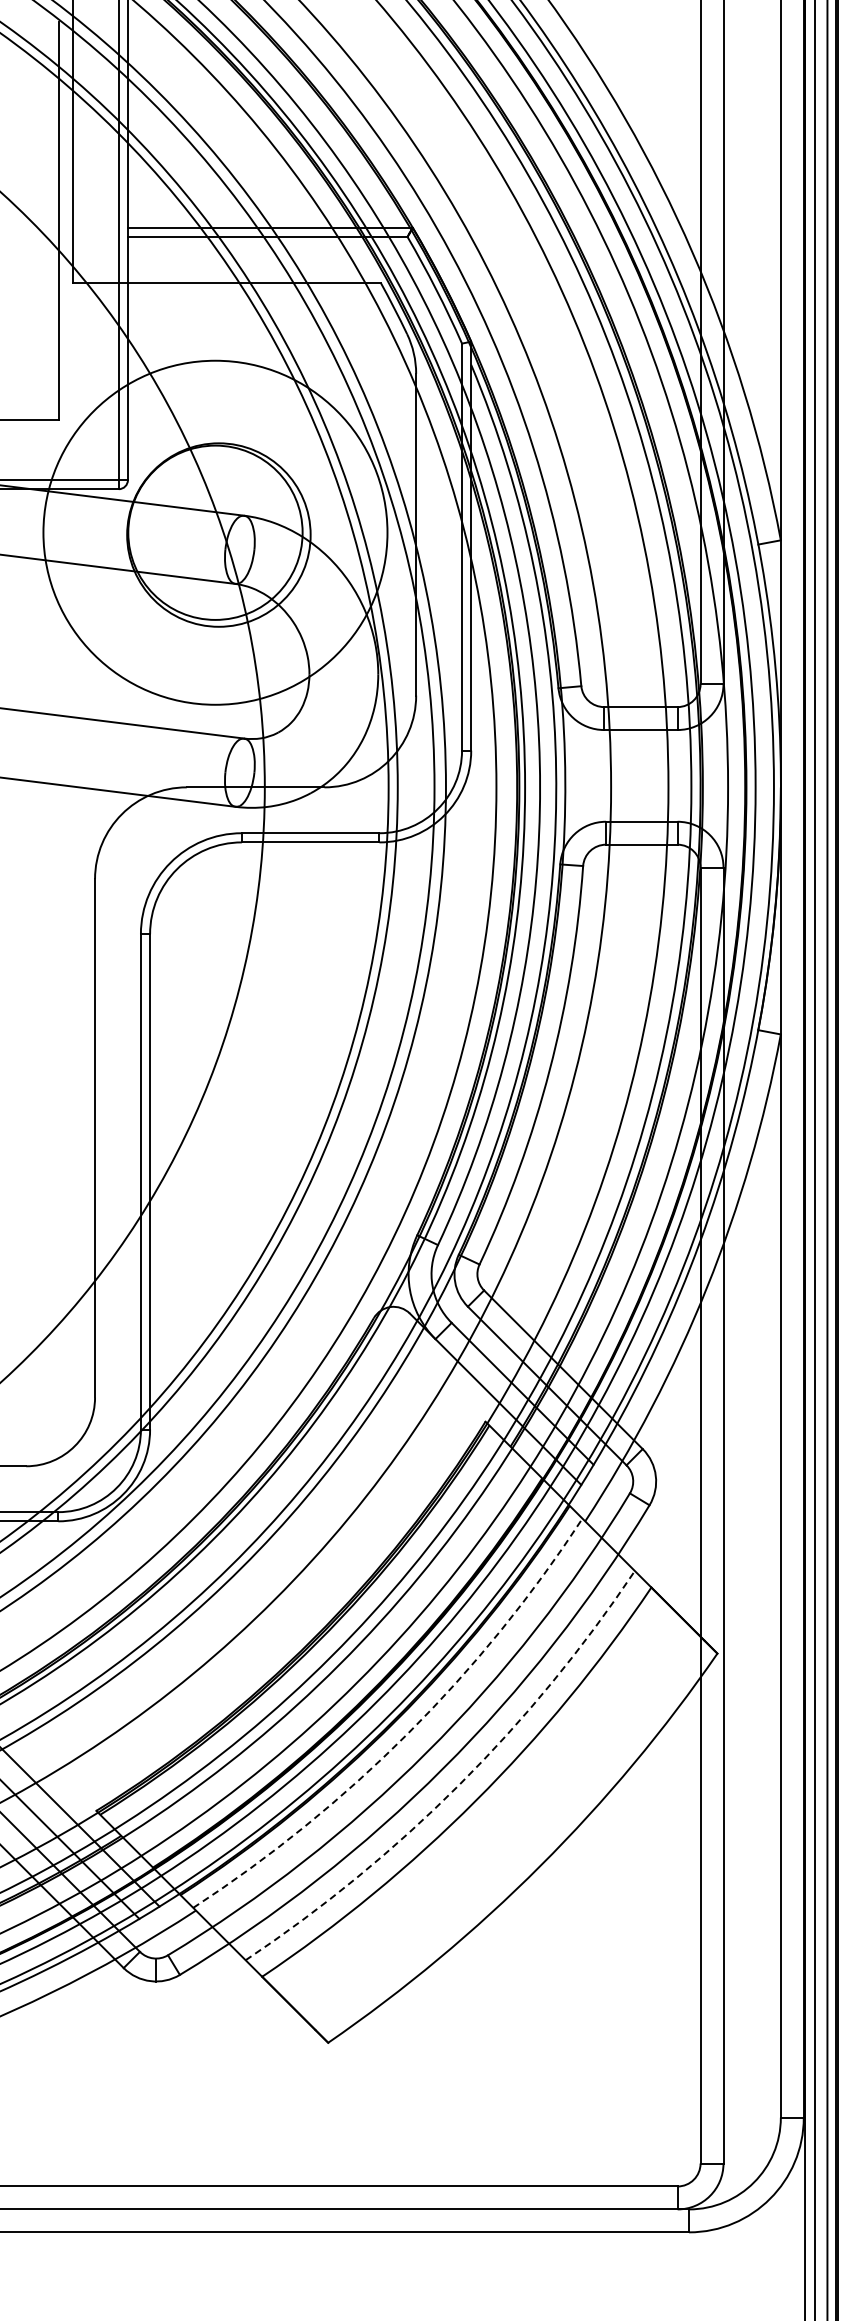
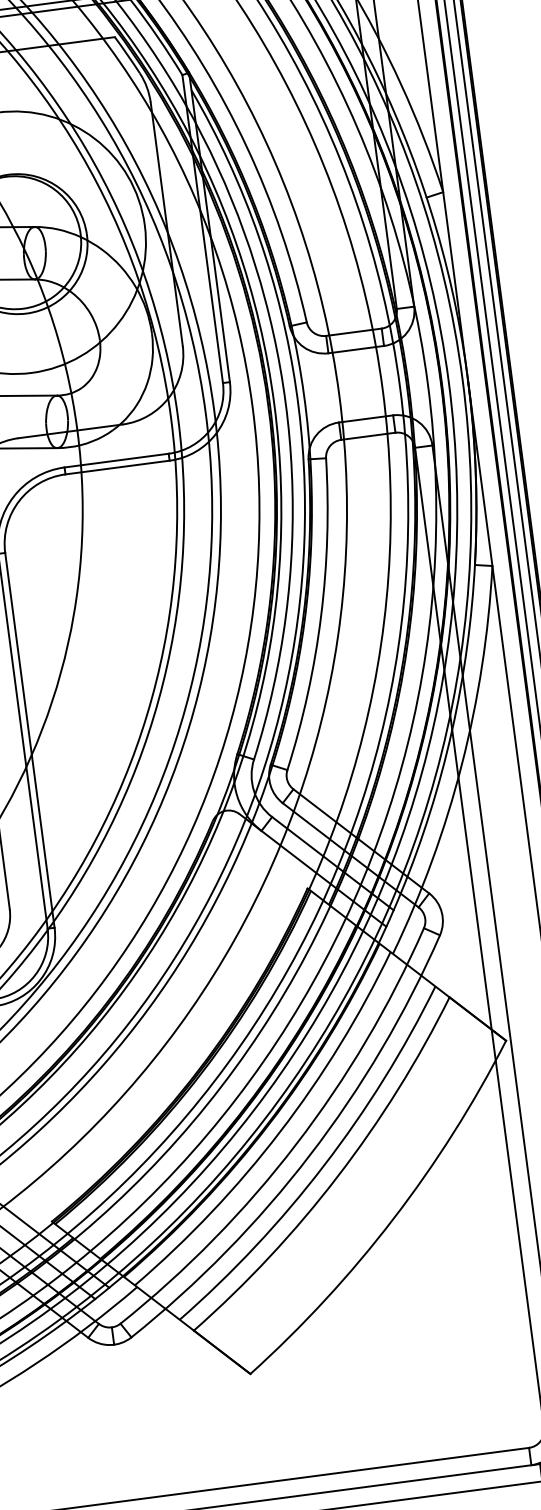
arc: (408, 1733) -> (280, 1131), dashed -> solid
arc: (459, 1784) -> (324, 1165), dashed -> solid

